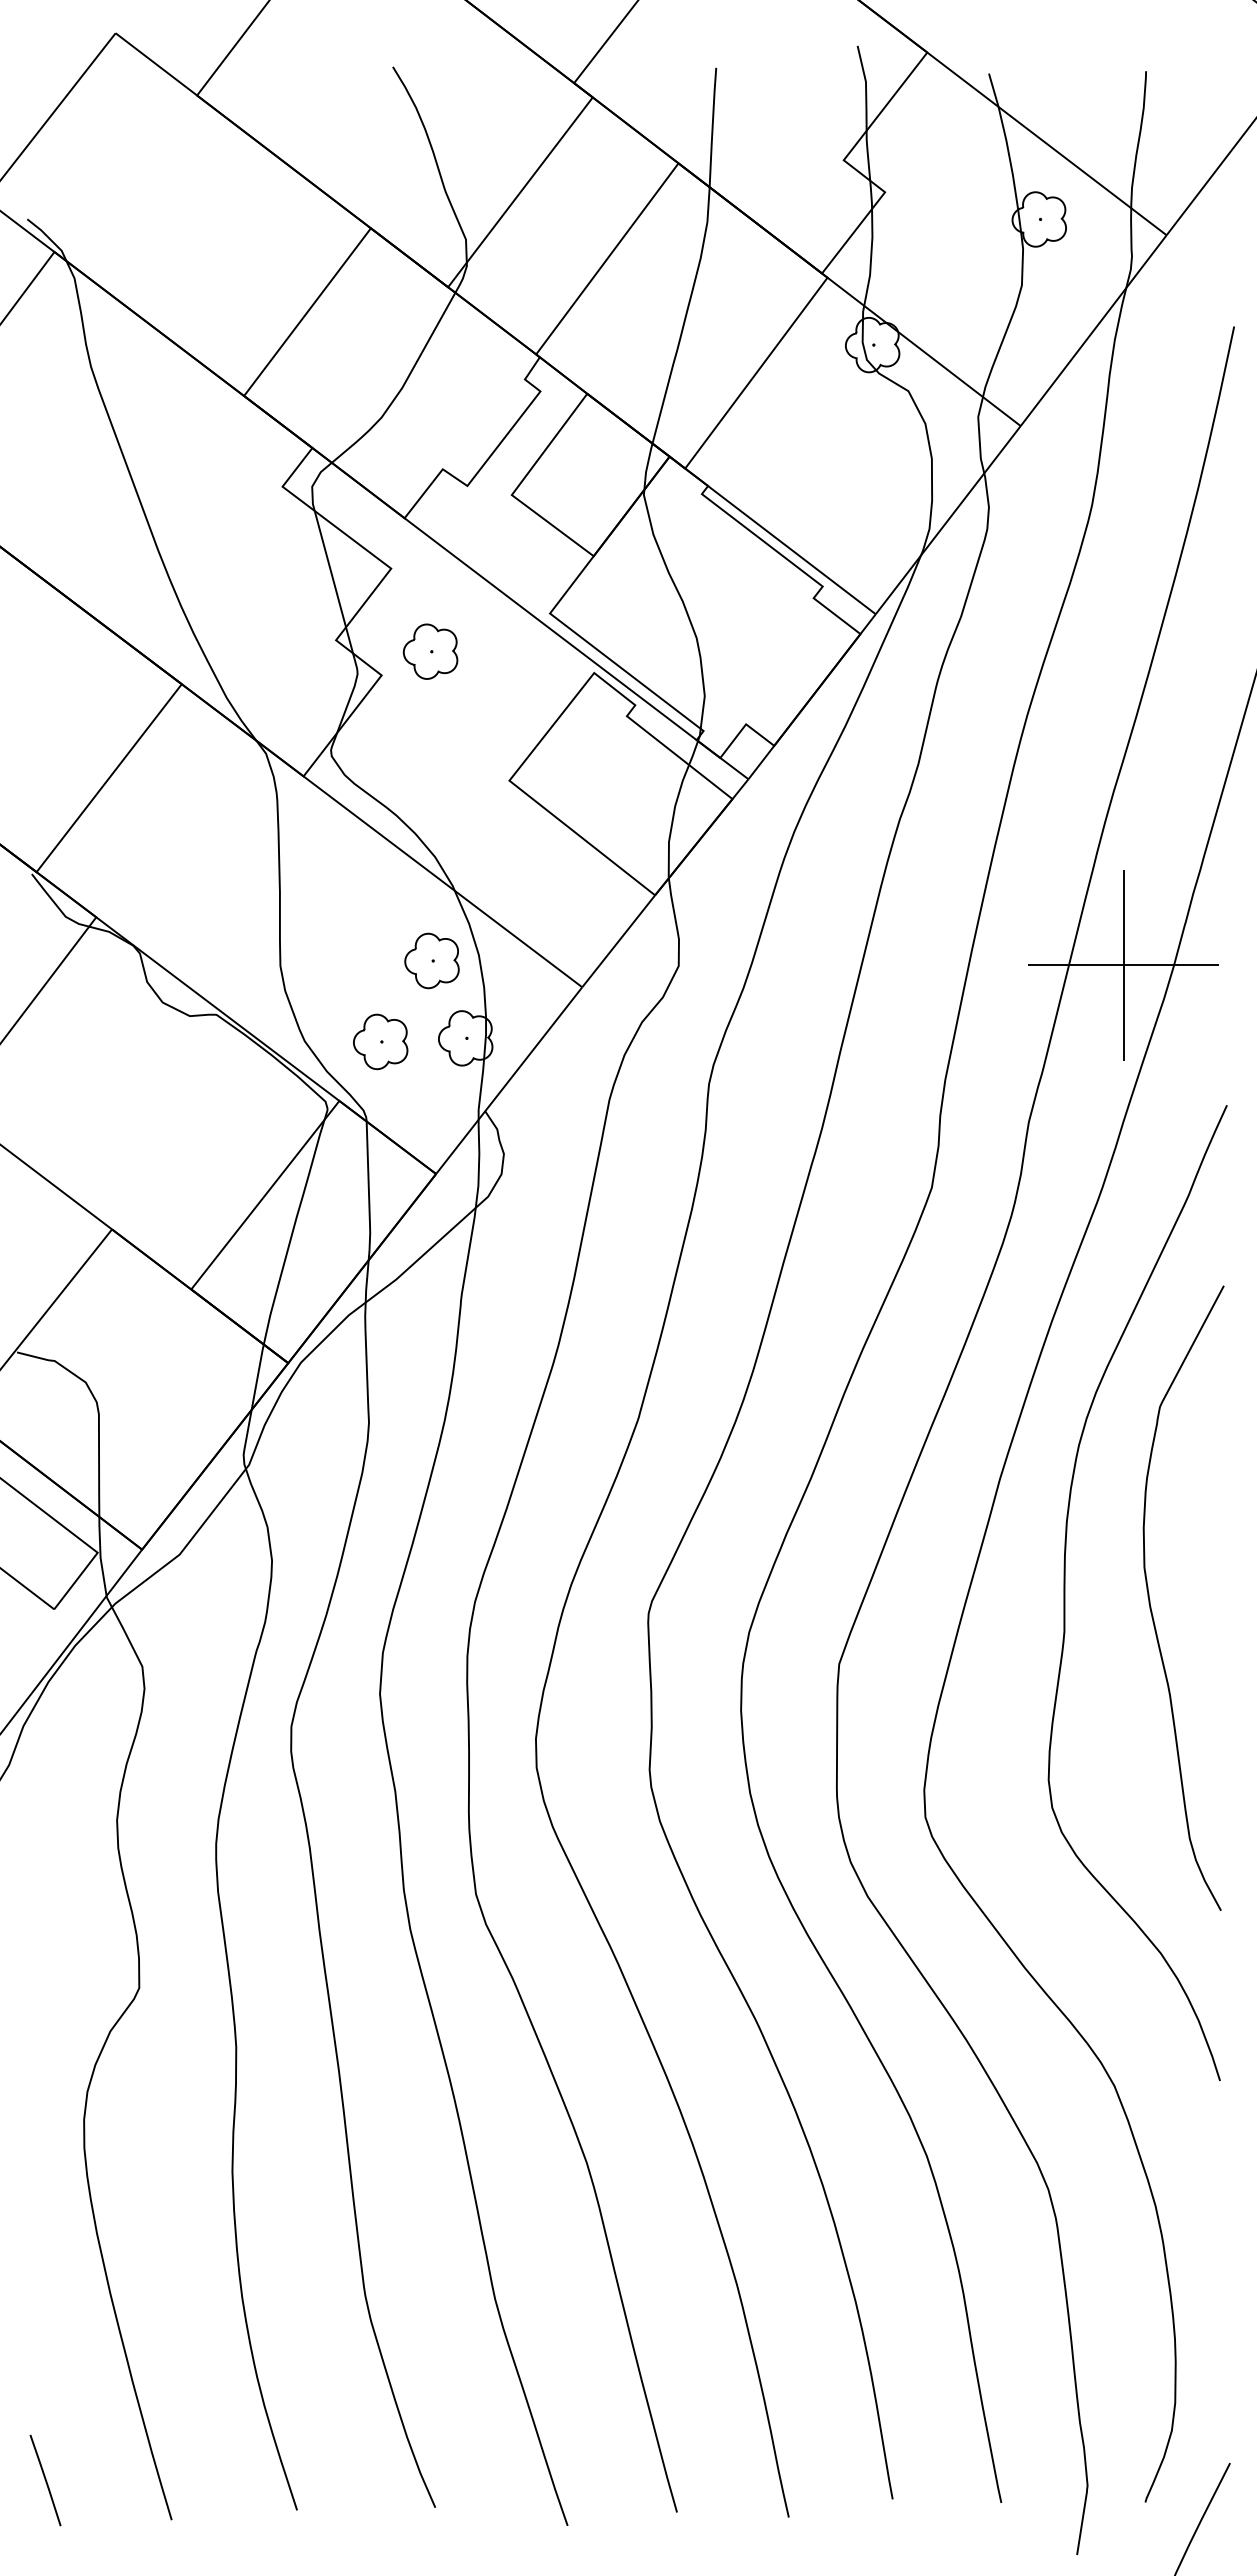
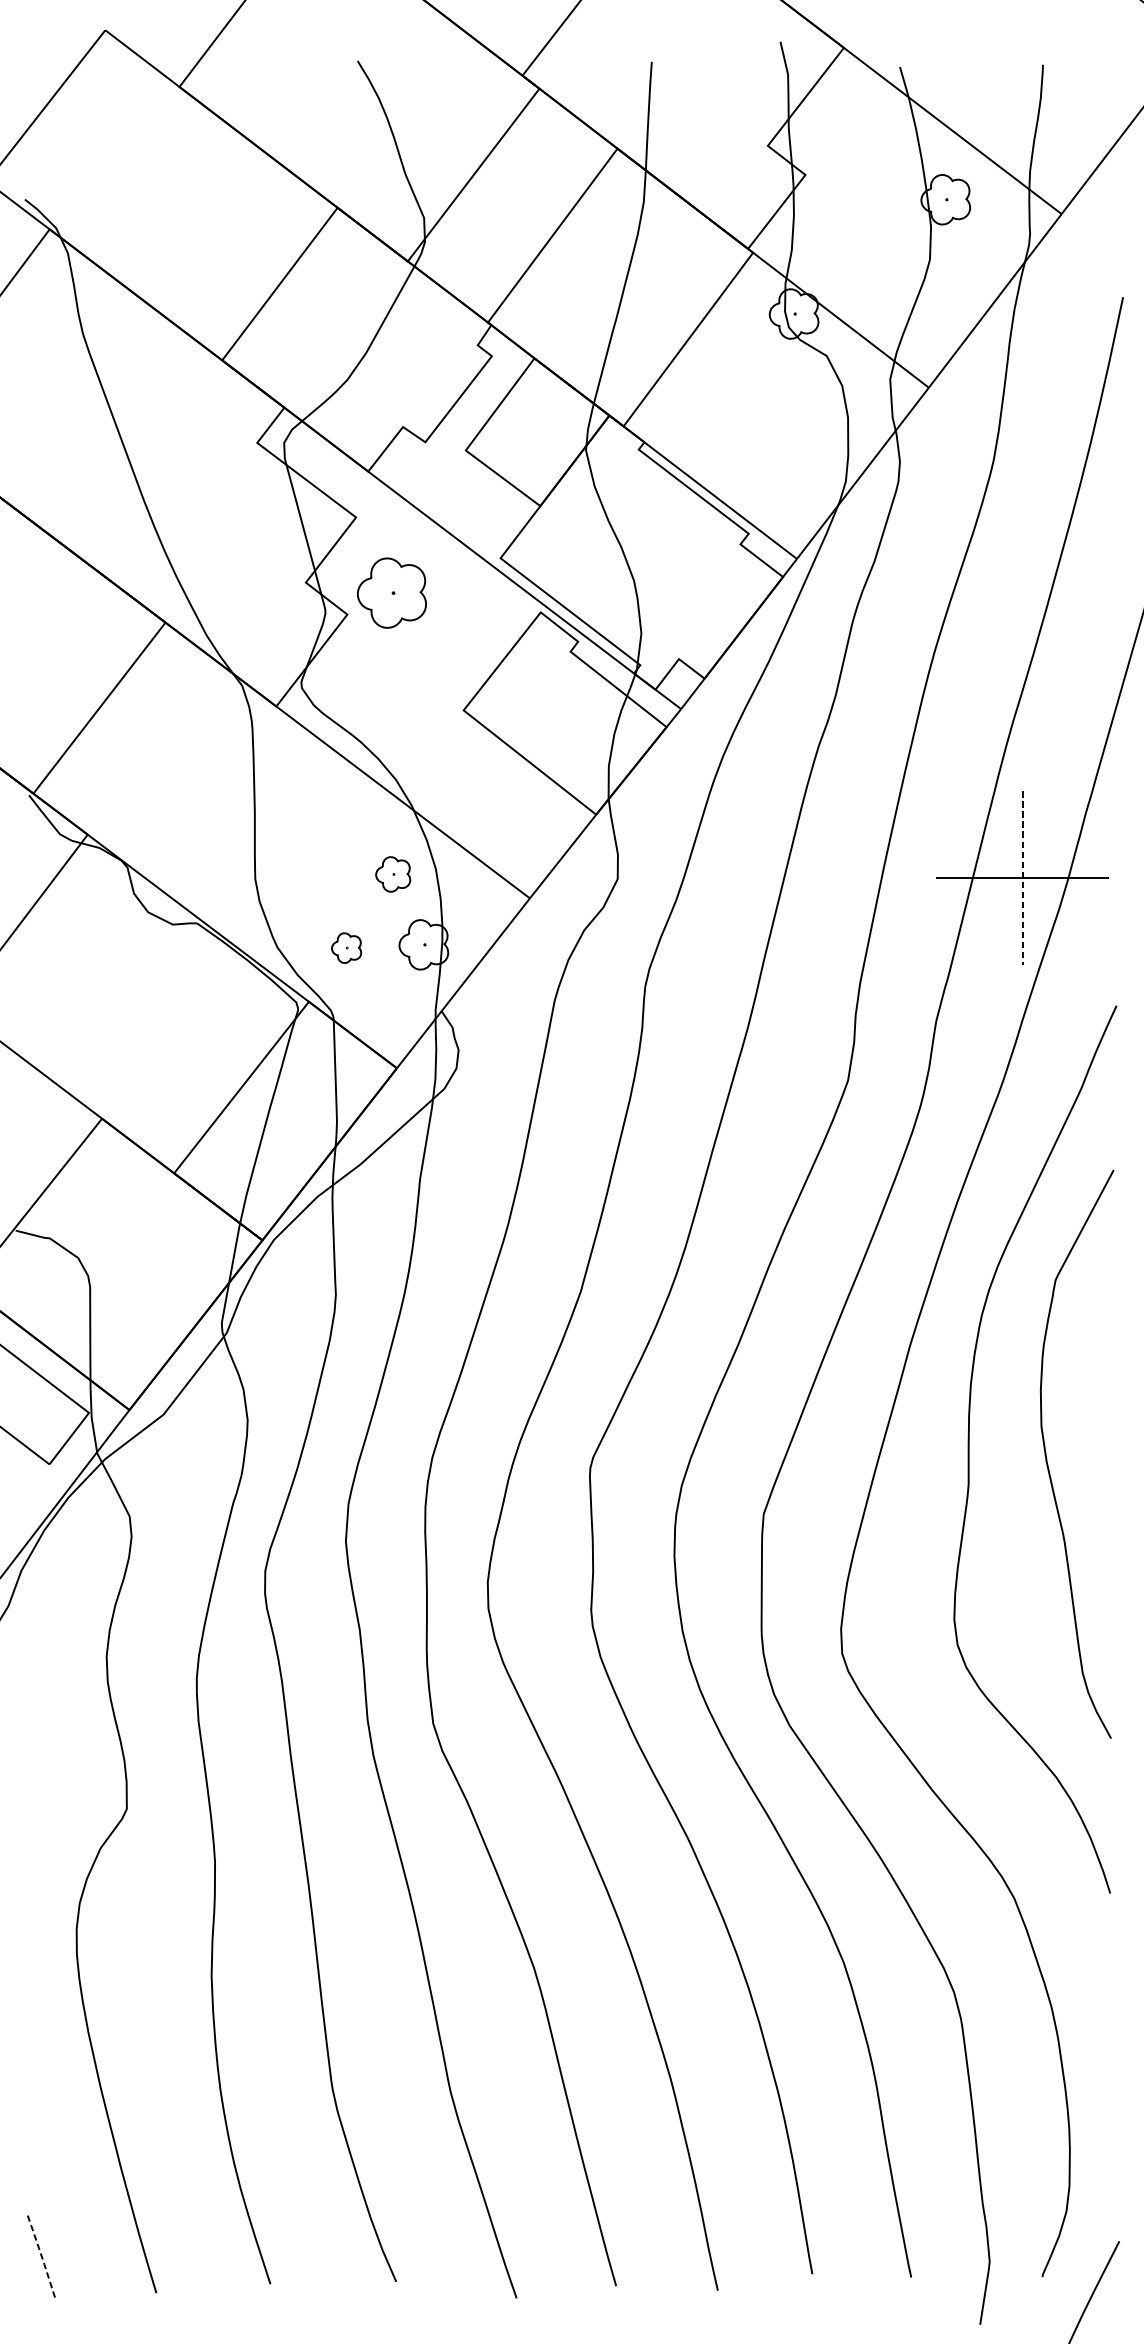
part: (430, 651) -> (391, 592), size x1.4
part: (431, 960) -> (392, 874), size x0.7
line: (1123, 965) -> (1022, 878), solid -> dashed
part: (380, 1041) -> (346, 947), size x0.6
line: (45, 2480) -> (41, 2257), solid -> dashed

